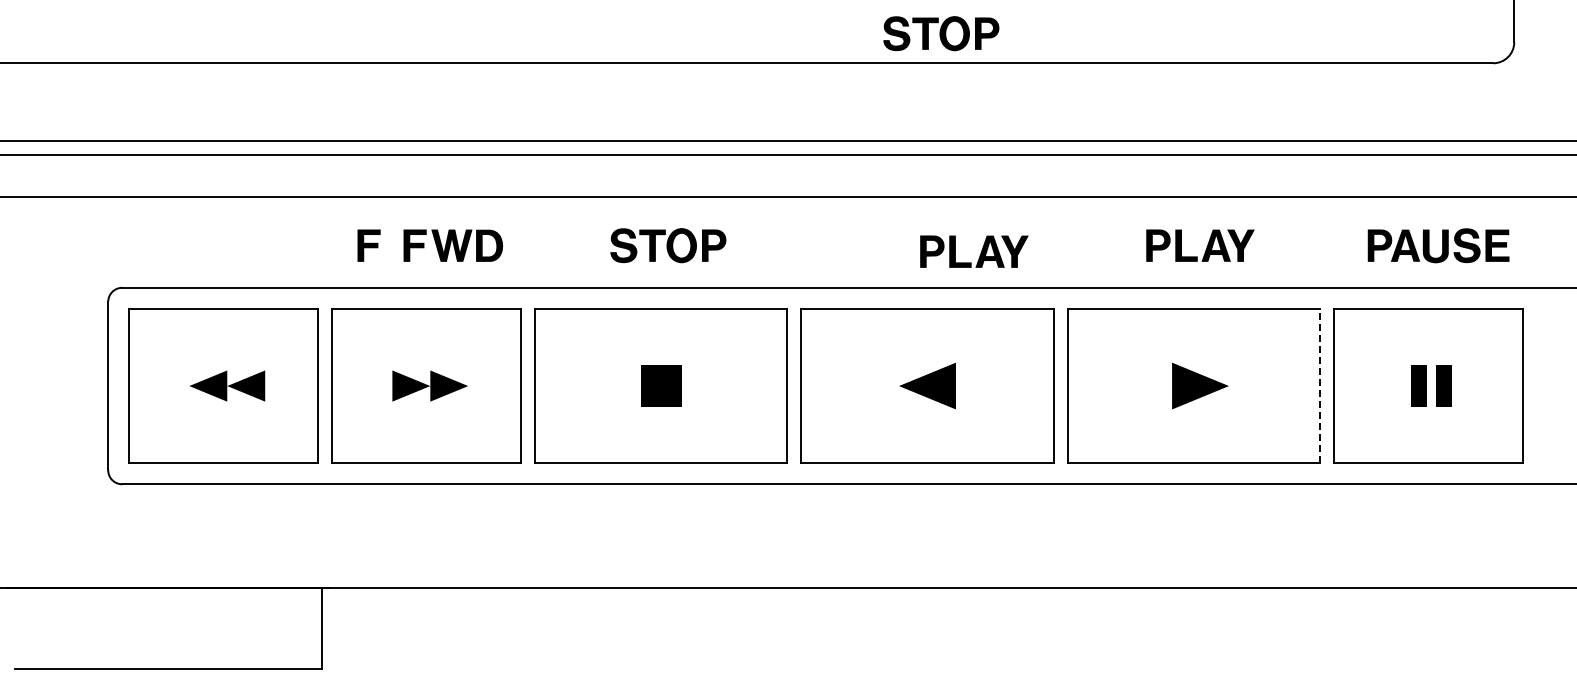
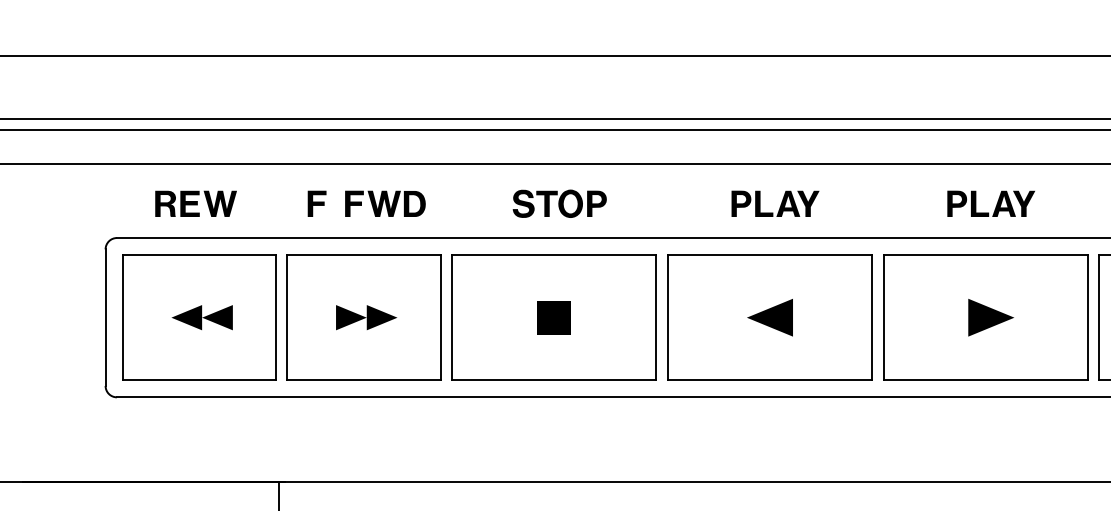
part: (941, 33) -> (781, 31), removed
part: (219, 245) -> (195, 203), added
part: (980, 252) -> (780, 204), moved
line: (1319, 385) -> (1087, 317), dashed -> solid

